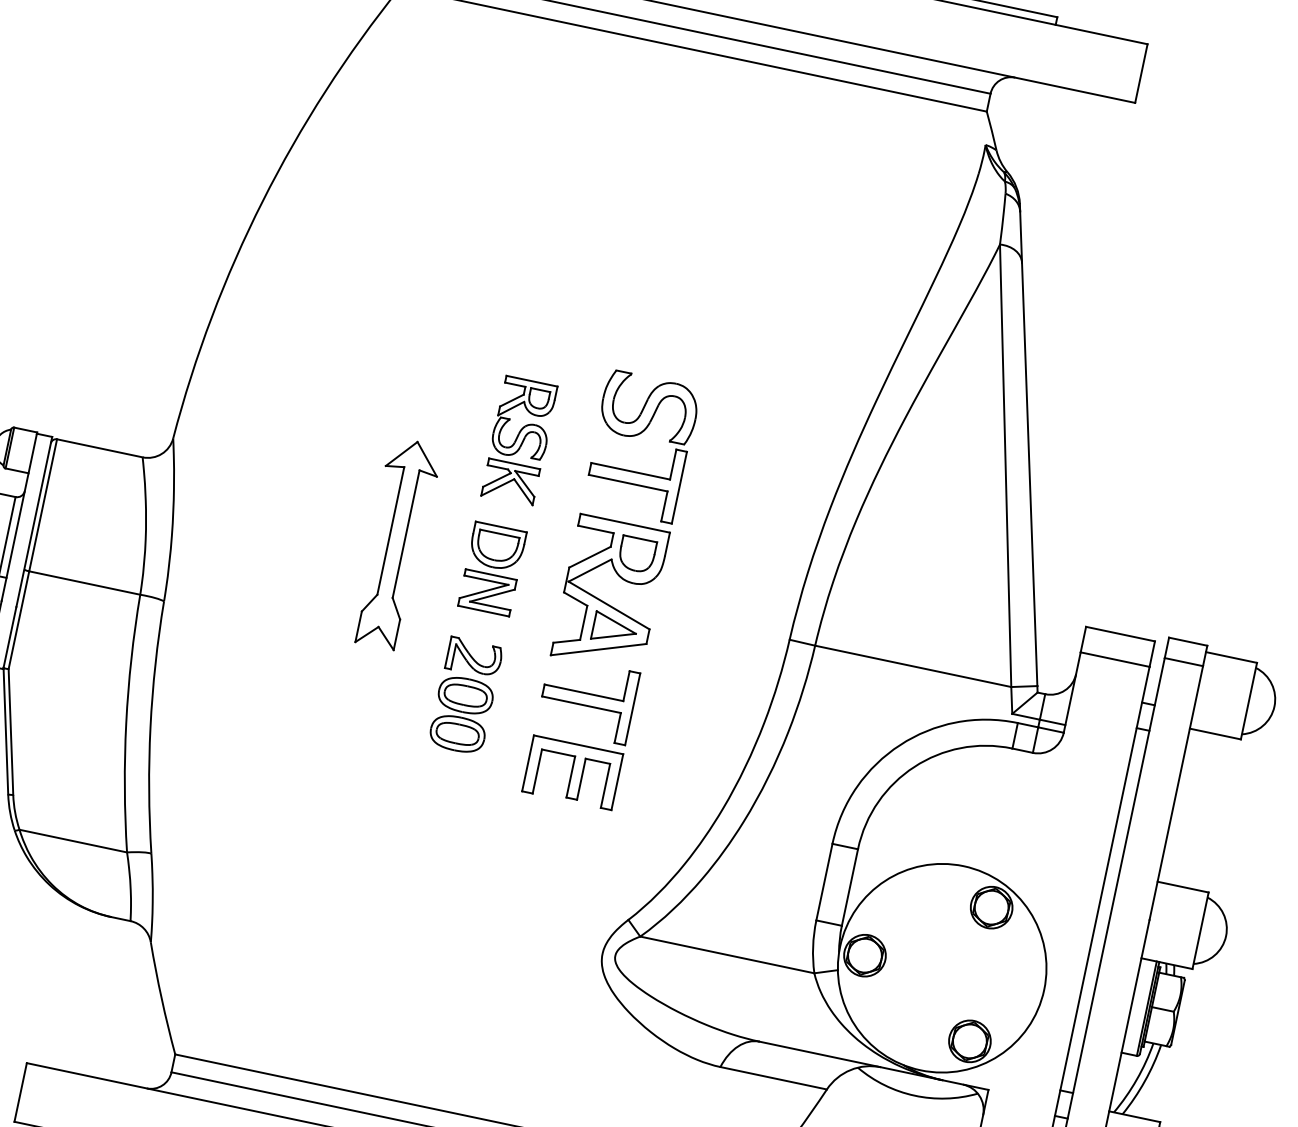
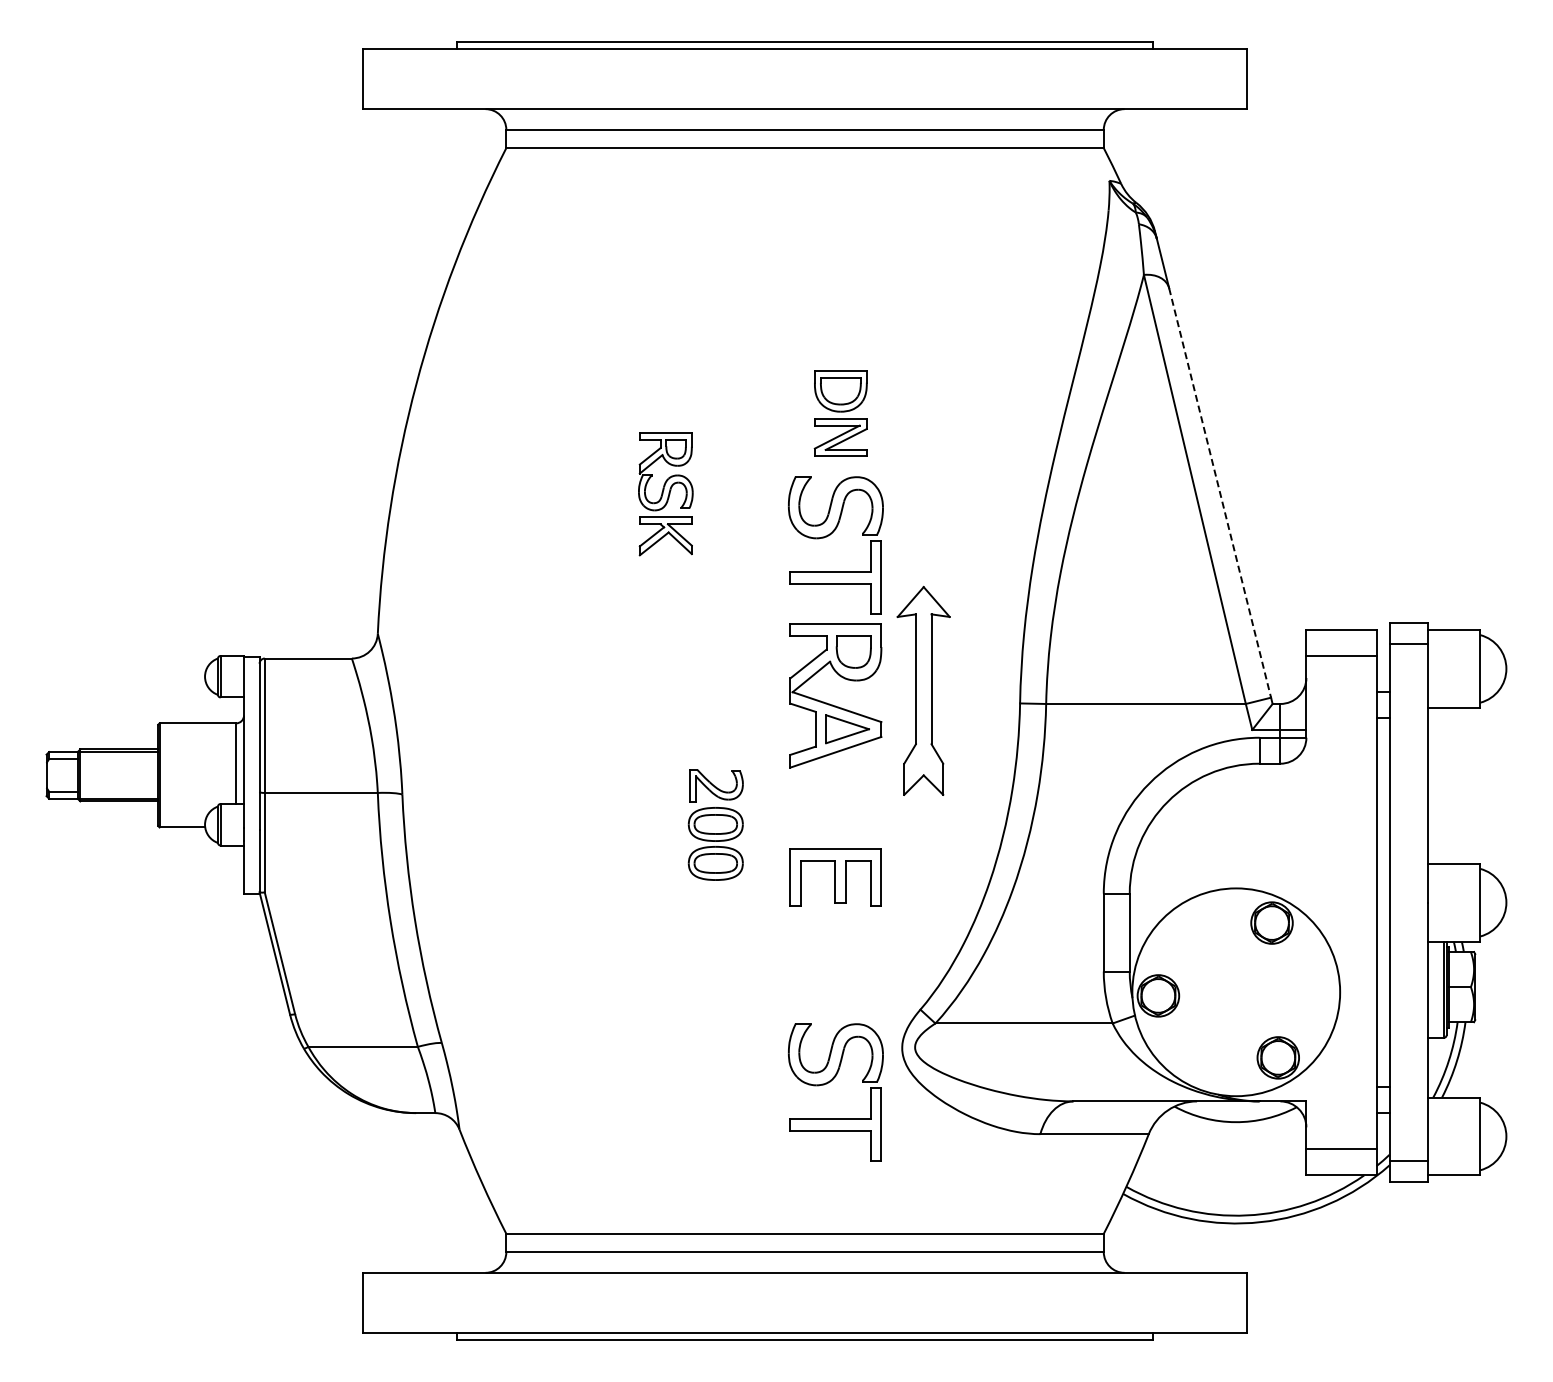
part: (519, 441) -> (665, 494), moved
line: (1030, 474) -> (1220, 492), solid -> dashed
part: (395, 543) -> (923, 690), moved
part: (492, 568) -> (840, 413), moved
part: (587, 699) -> (835, 803), removed
part: (524, 972) -> (830, 1082), added

